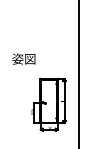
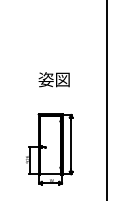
text: (23, 58) -> (53, 78), moved
part: (48, 104) -> (49, 149), moved

